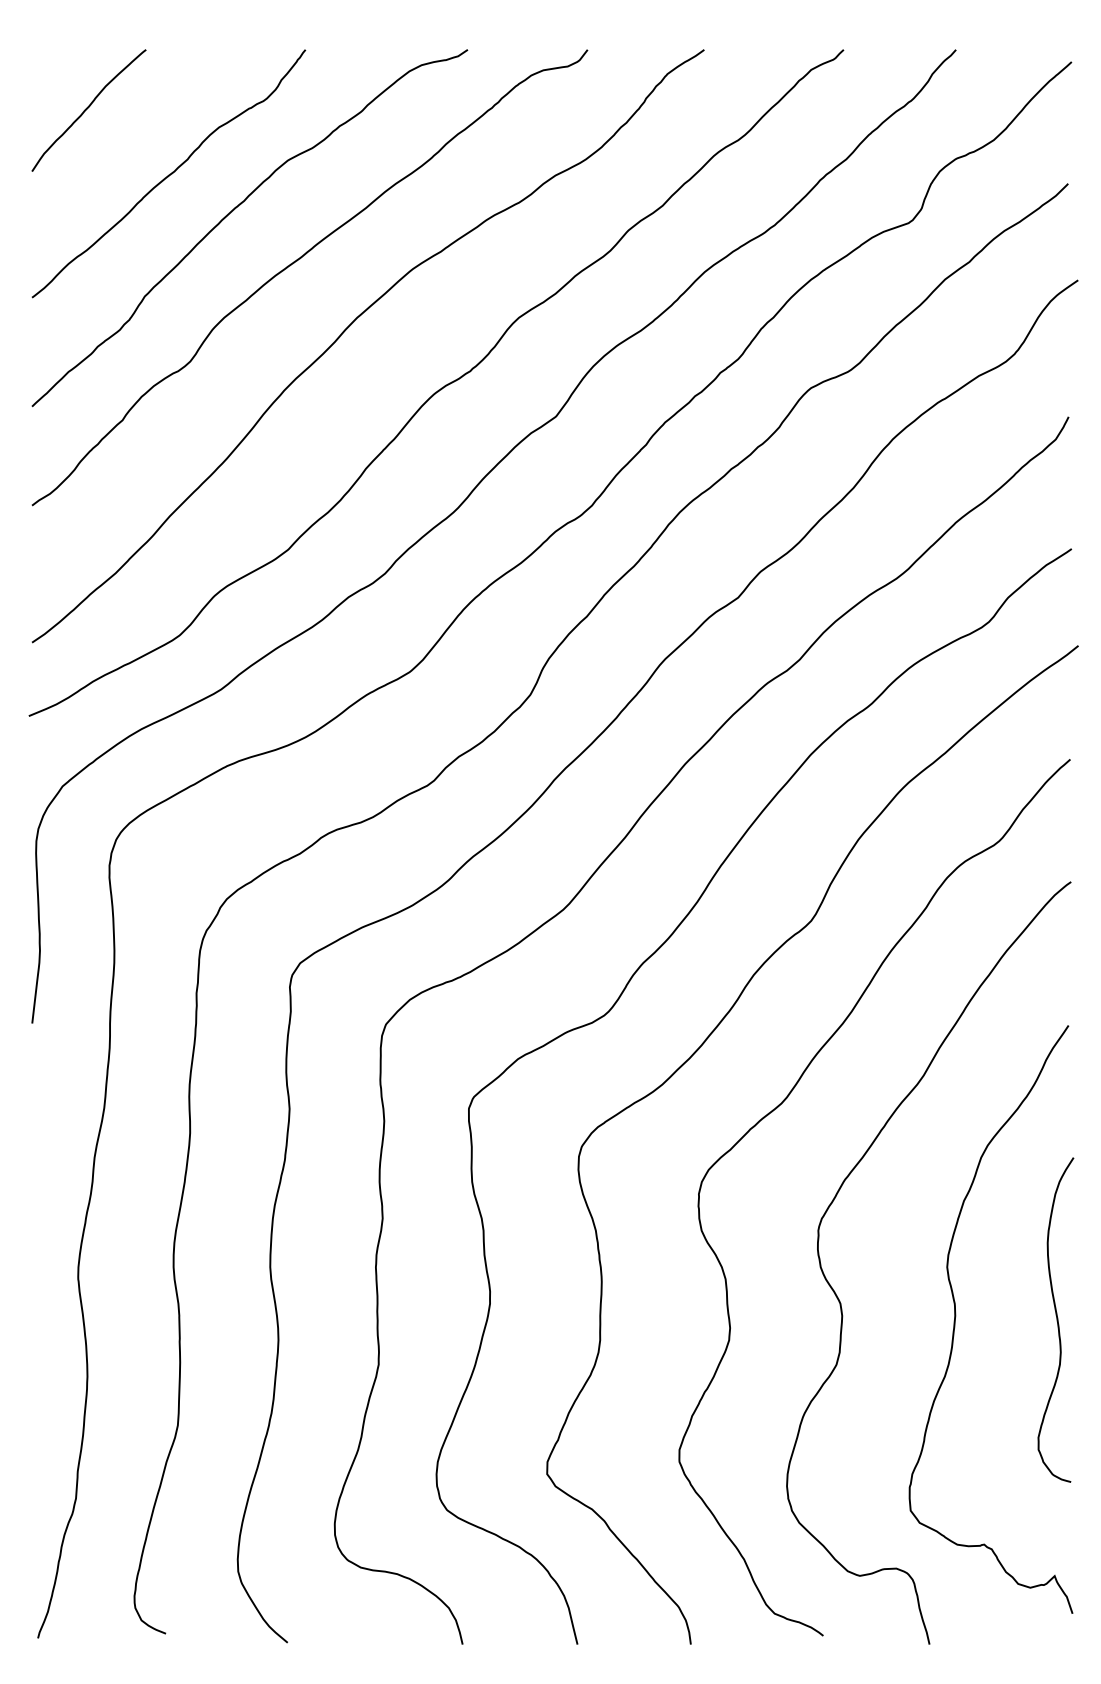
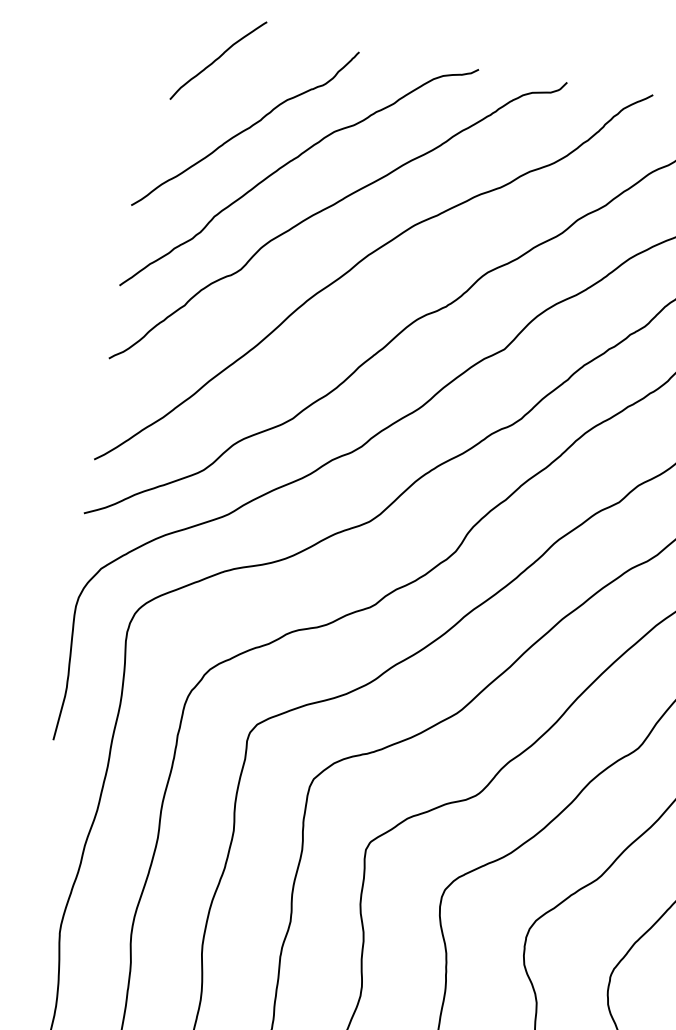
curve: (87, 109) -> (217, 59), moved

